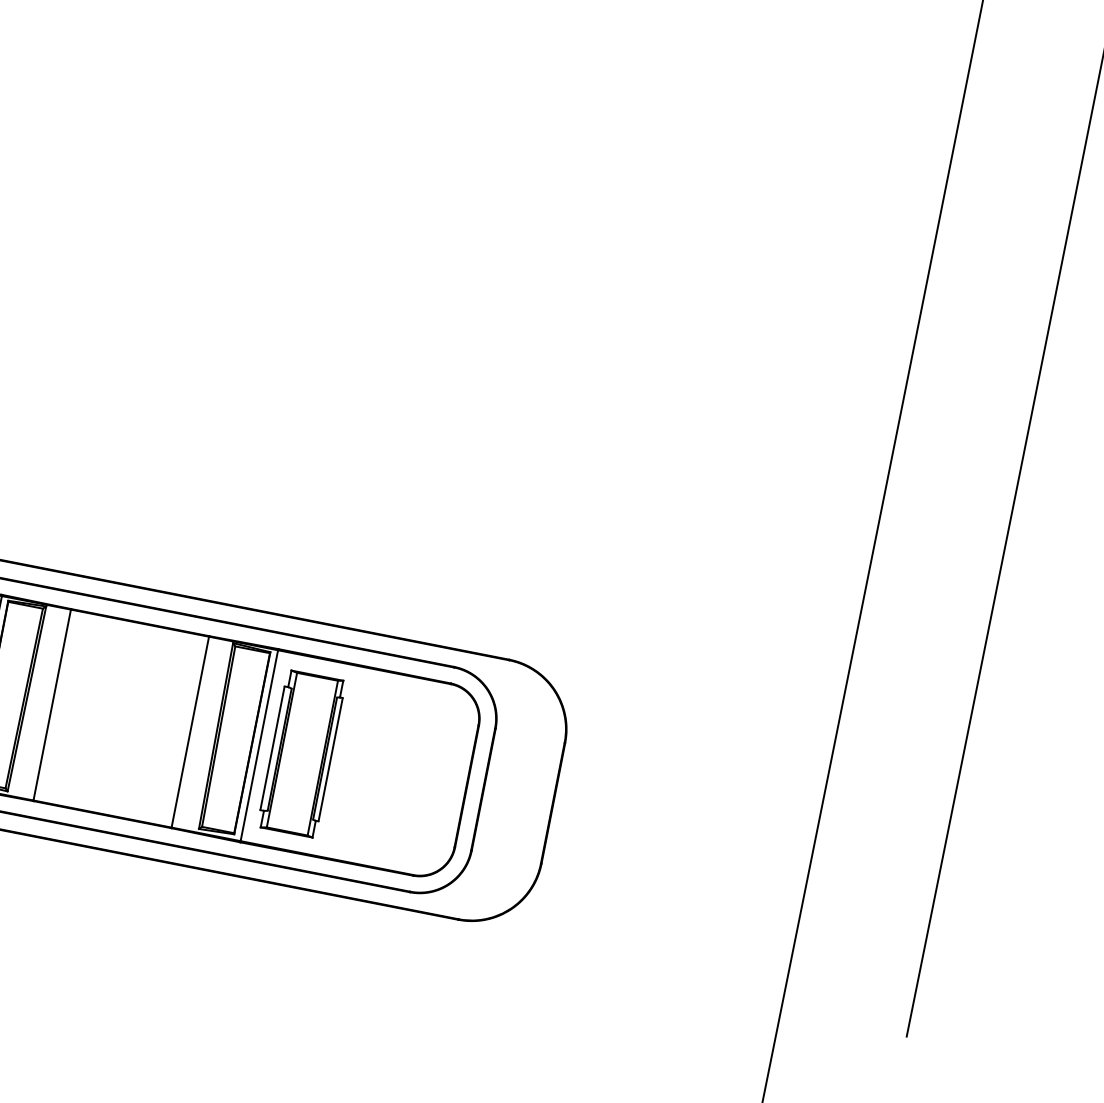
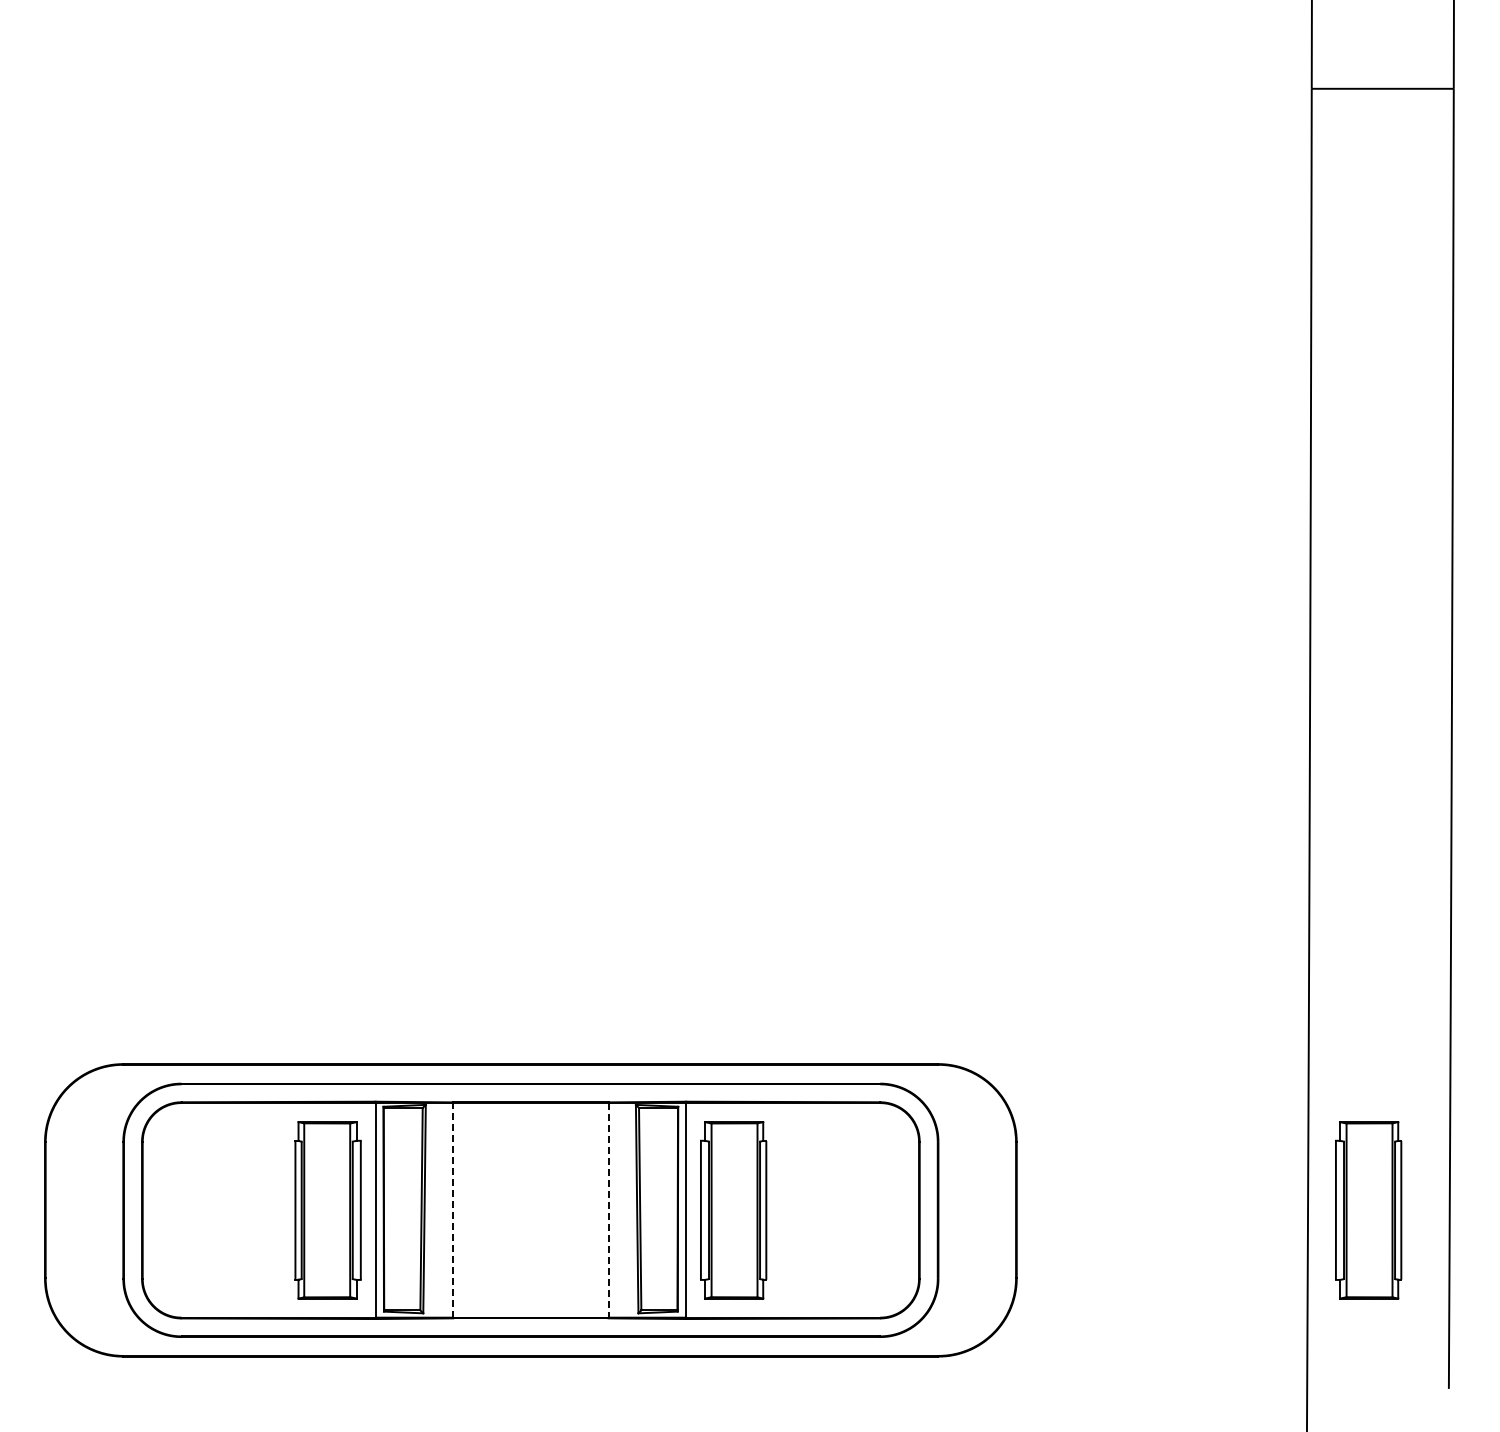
line: (52, 704) -> (453, 1209), solid -> dashed
line: (190, 732) -> (608, 1210), solid -> dashed
part: (866, 864) -> (1368, 1210), added

